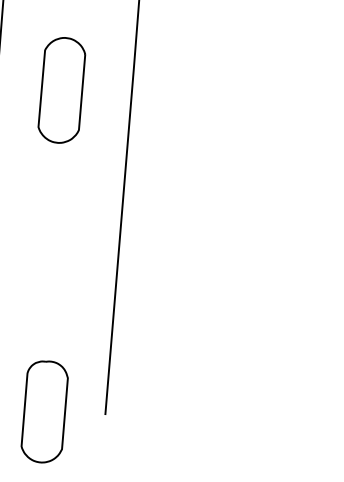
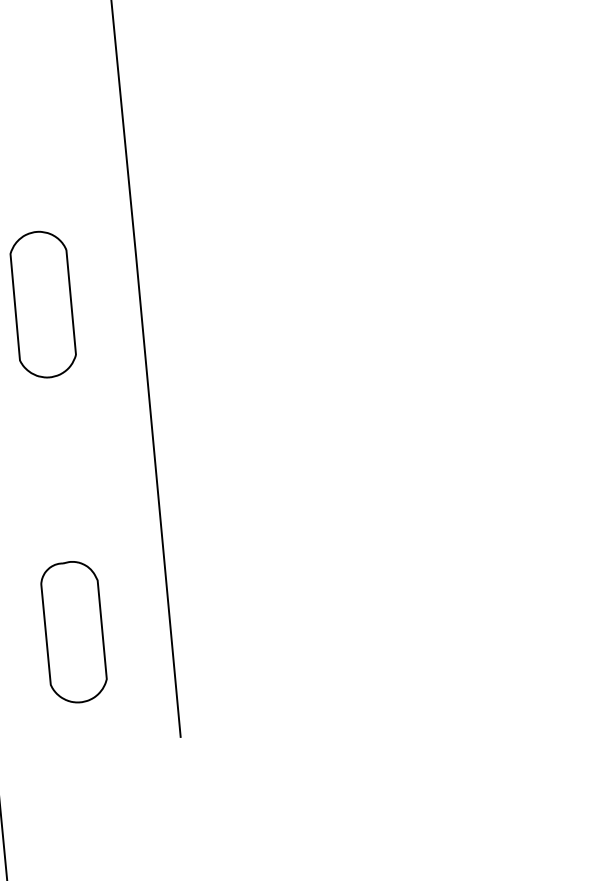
part: (44, 412) -> (73, 632), moved

